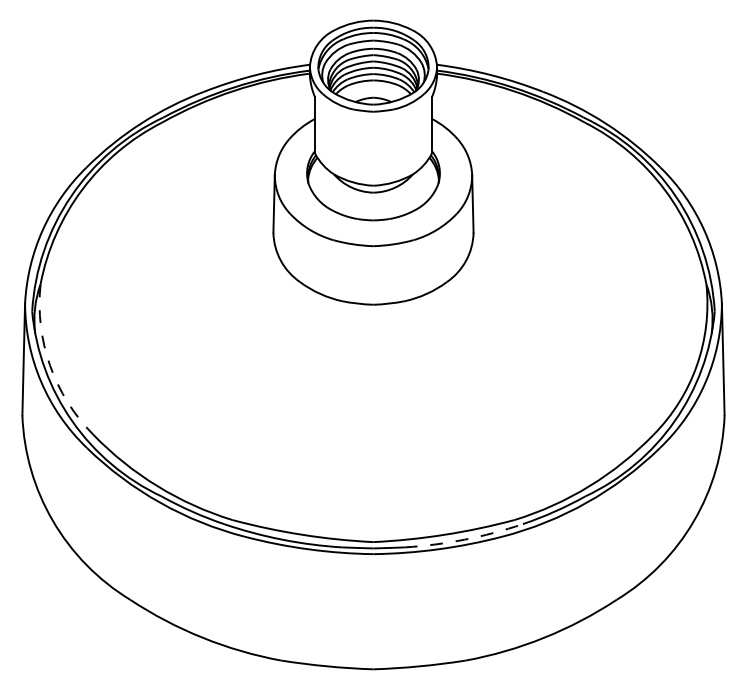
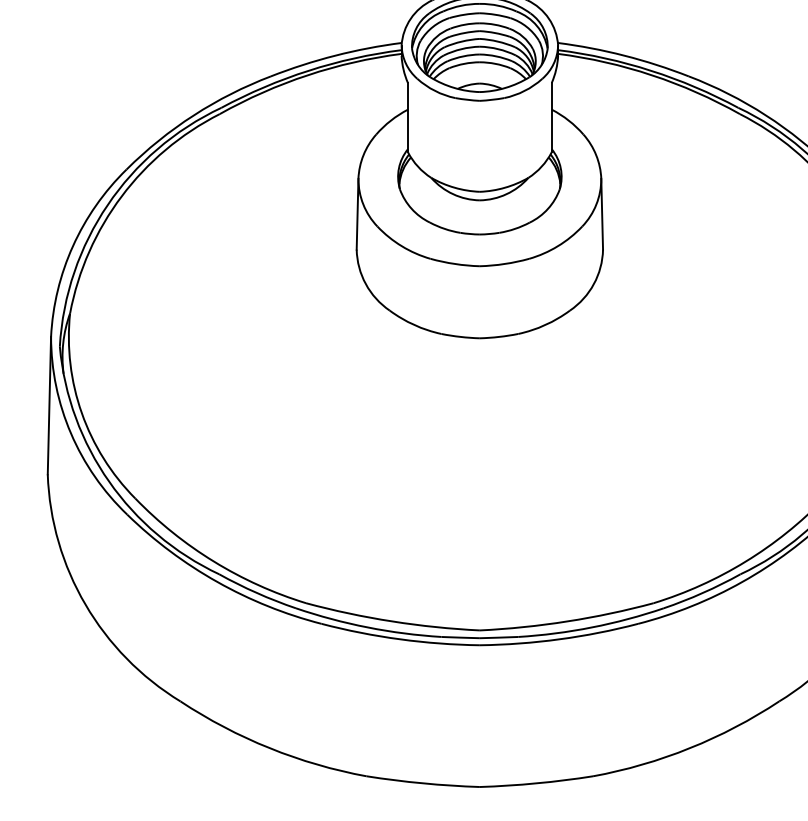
arc: (50, 365) -> (82, 413), dashed -> solid
arc: (464, 539) -> (591, 627), dashed -> solid

